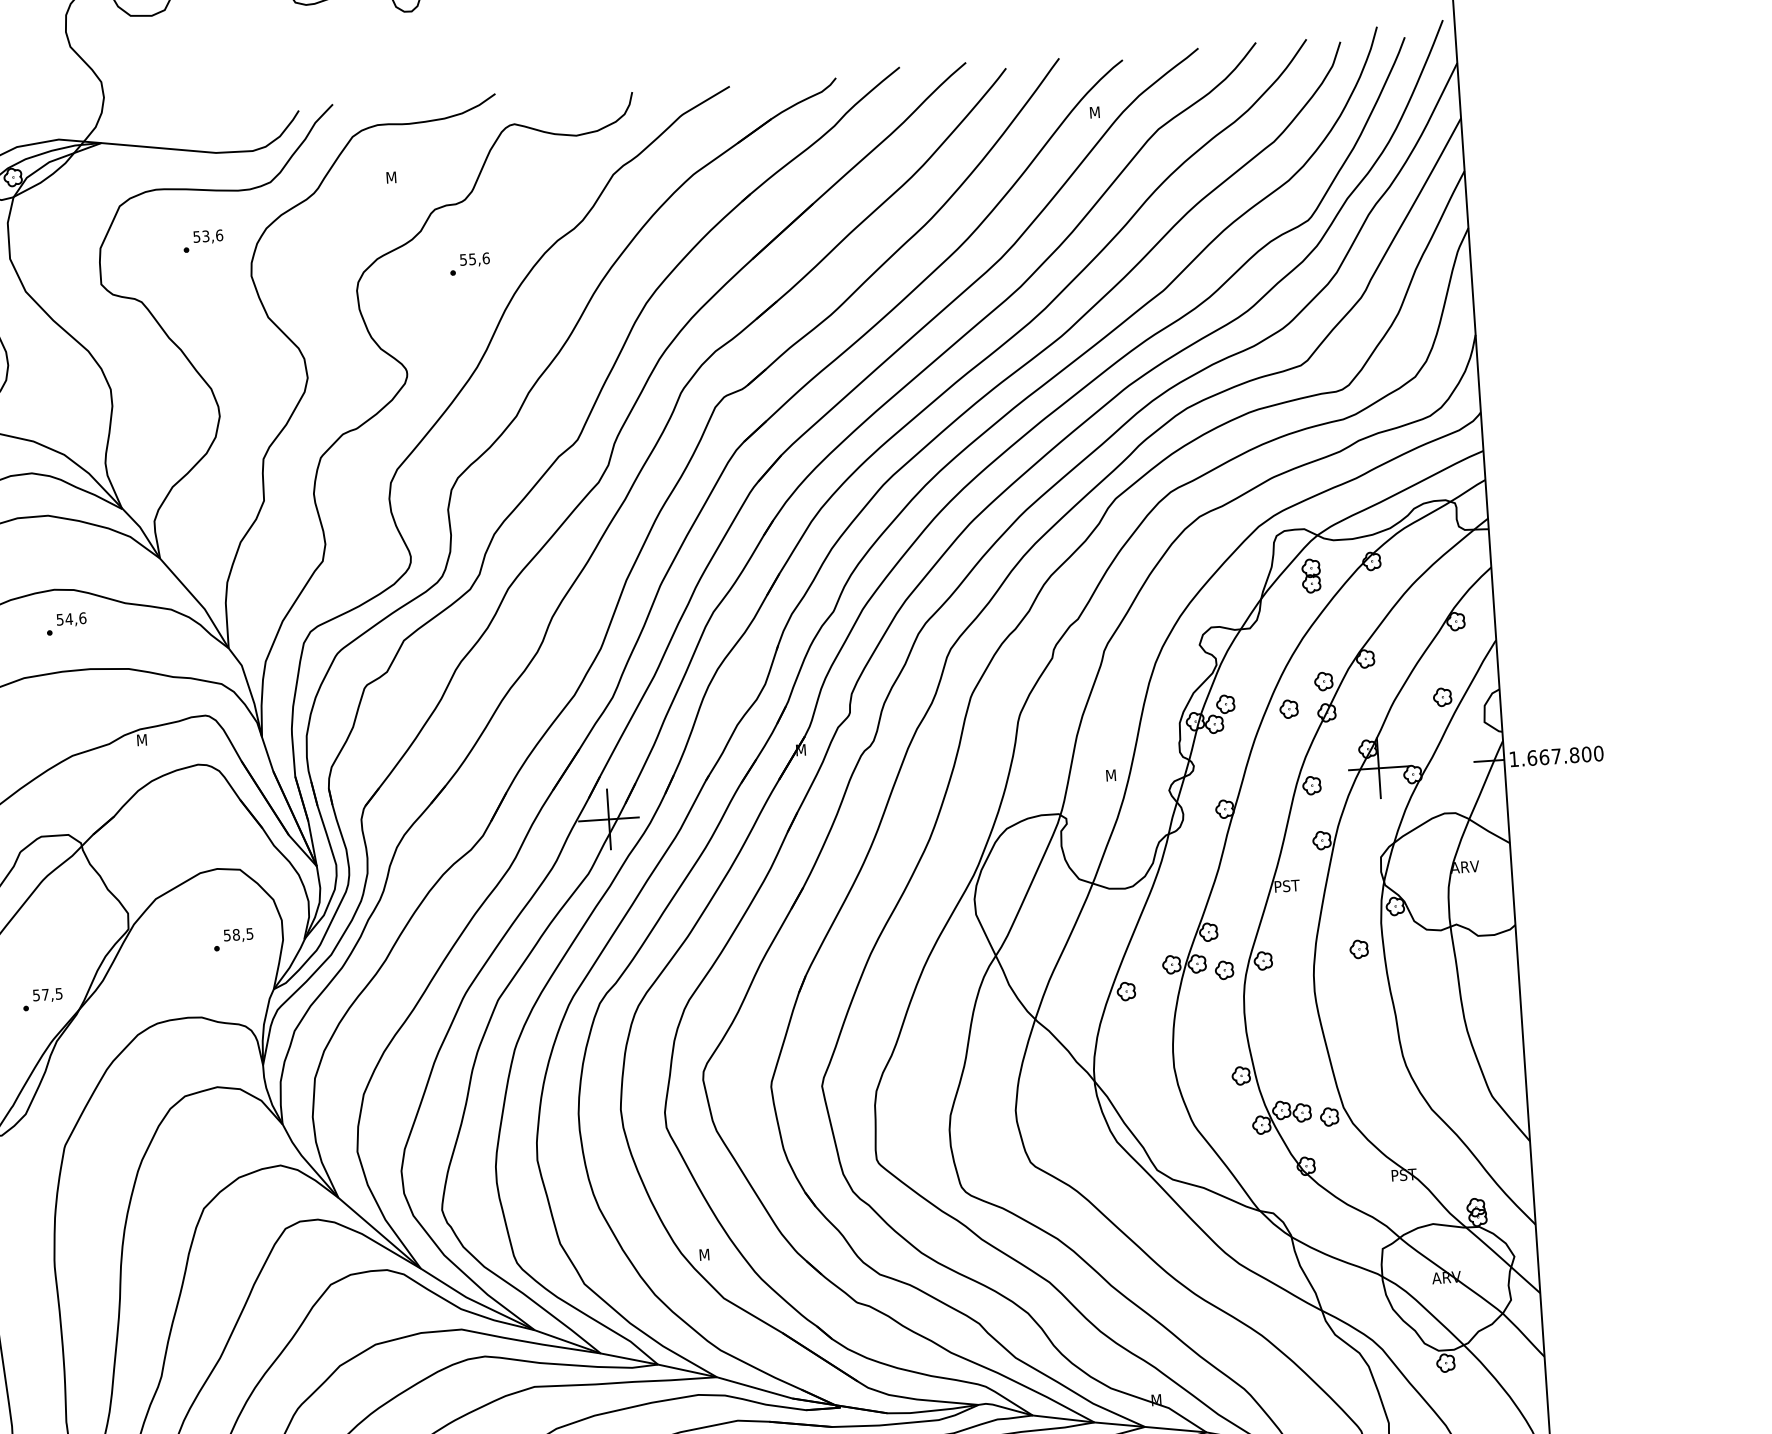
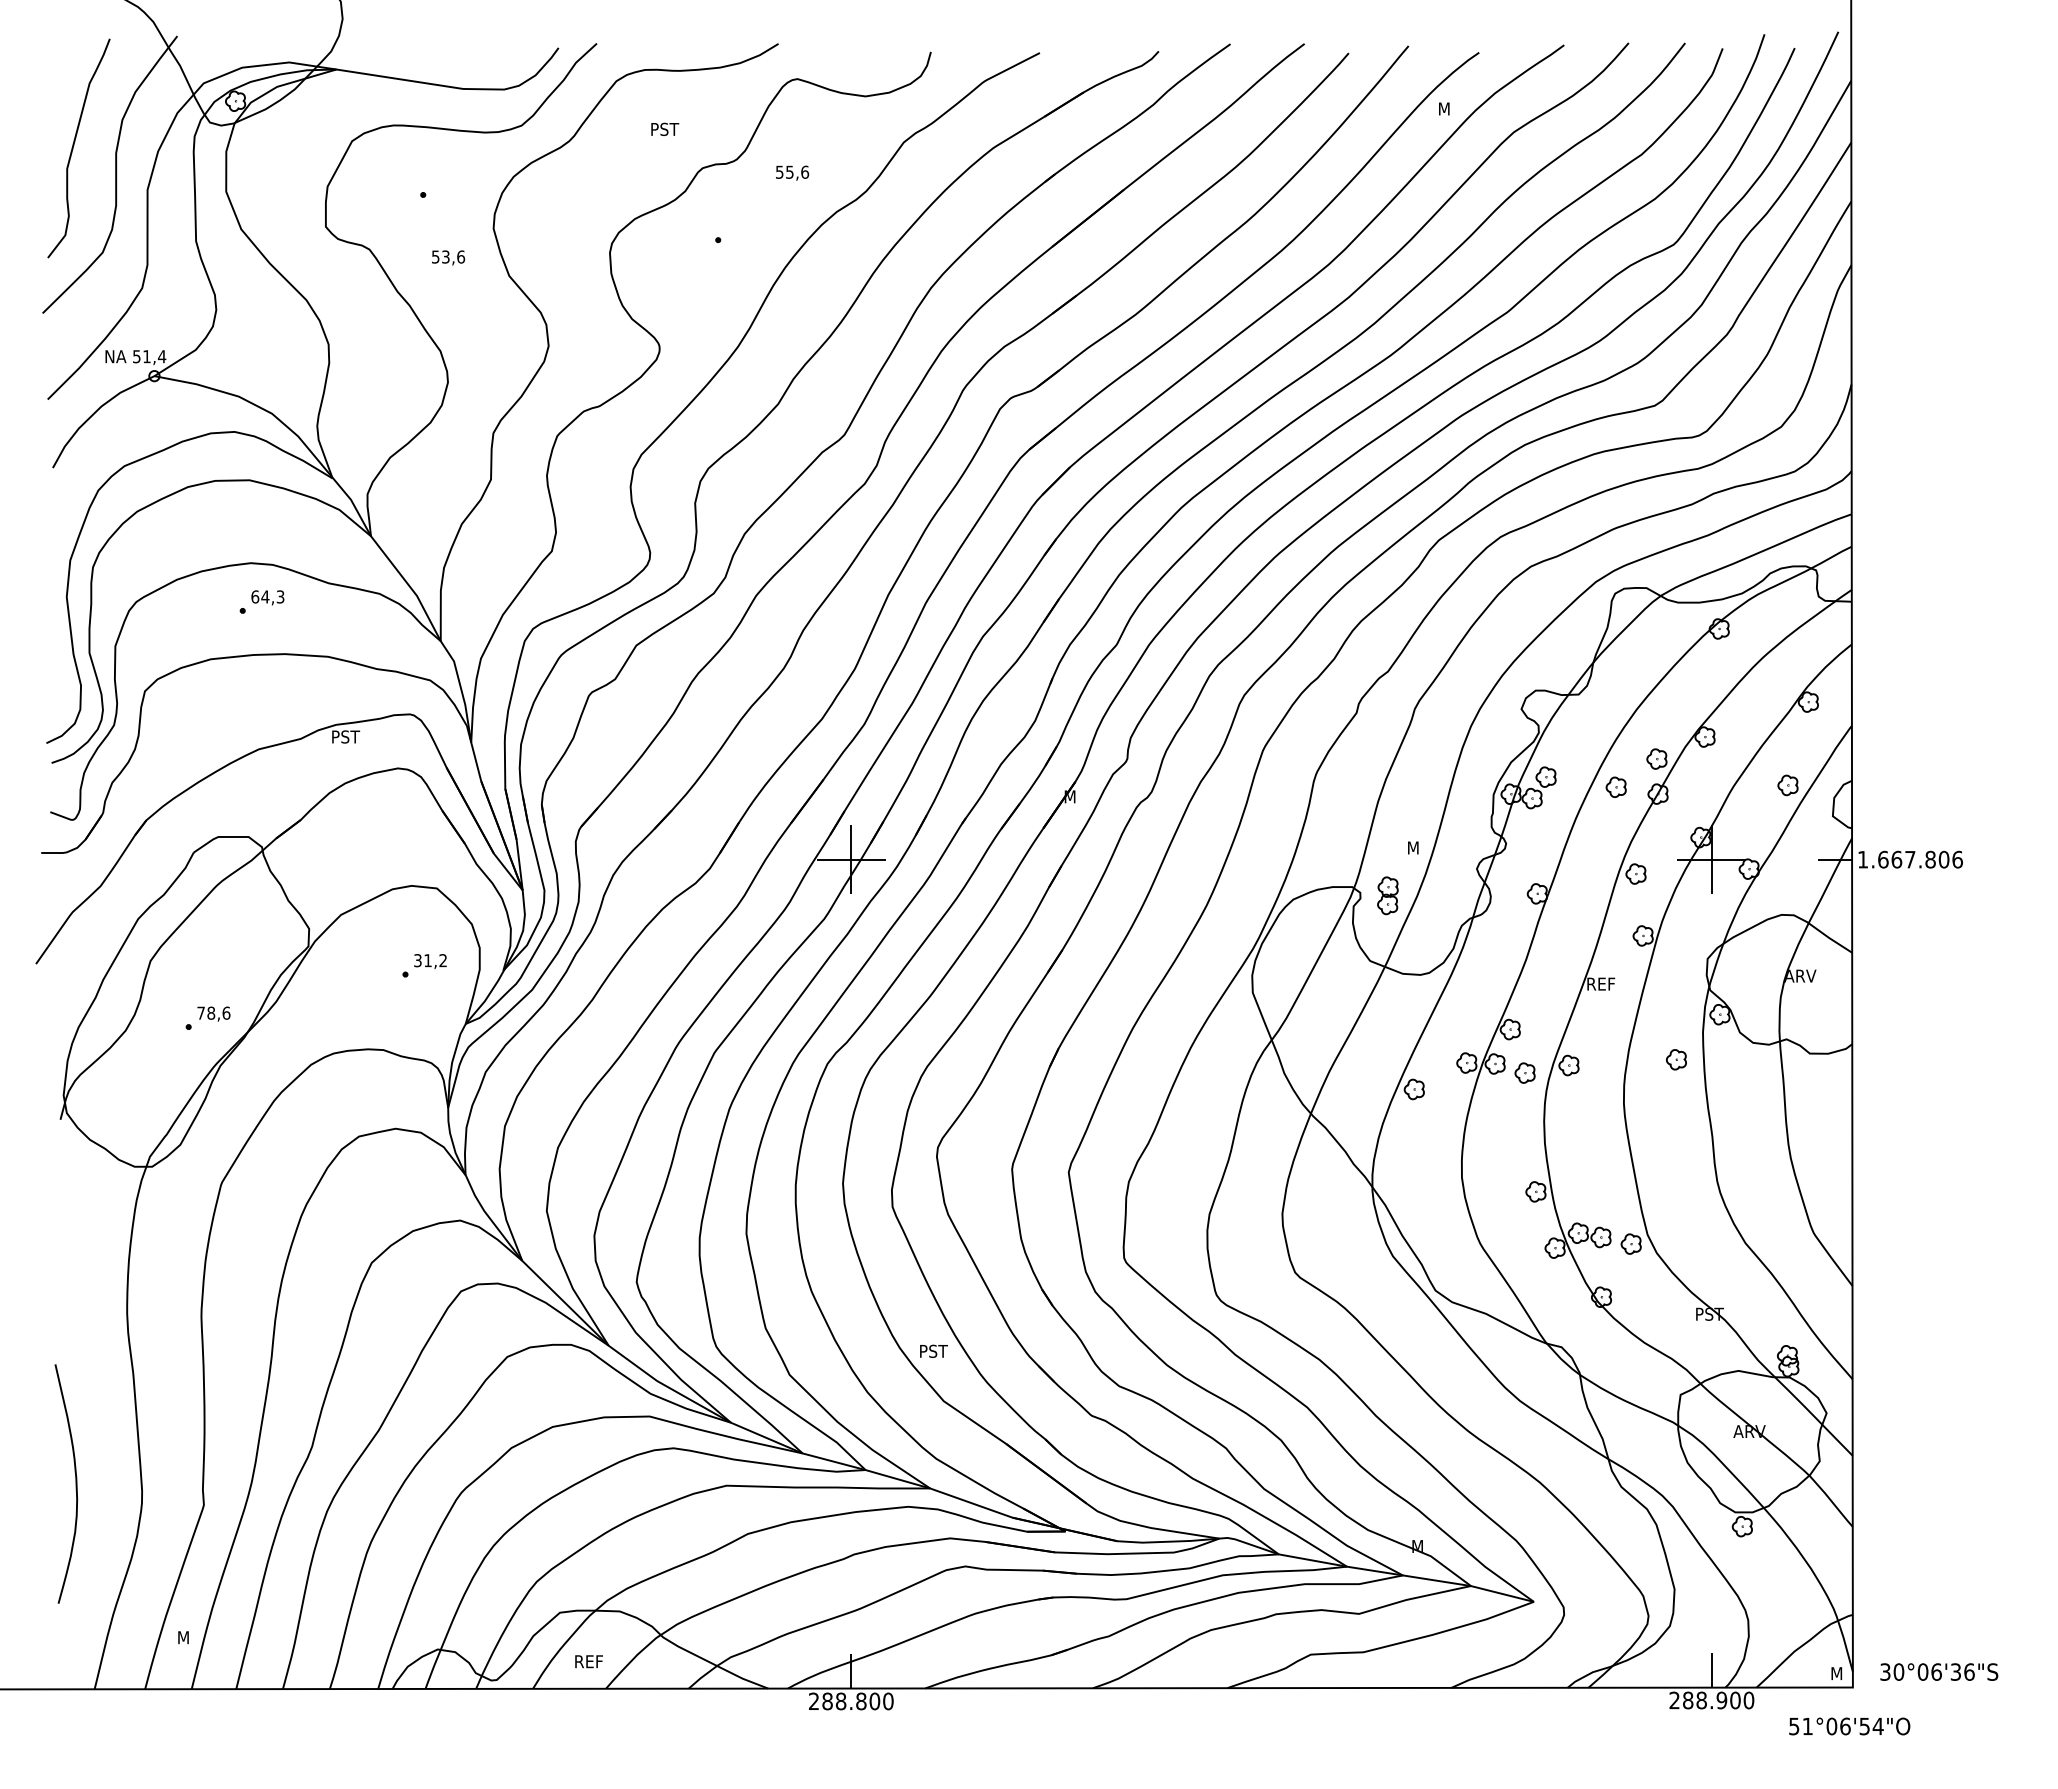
text: (399, 177) -> (665, 129), M -> PST
text: (208, 236) -> (448, 257), moved
text: (474, 259) -> (792, 172), moved
part: (1310, 575) -> (1387, 895), moved
text: (71, 618) -> (267, 596), 54,6 -> 64,3
text: (150, 739) -> (346, 736), M -> PST
text: (1598, 753) -> (1957, 859), 1.667.800 -> 1.667.806
text: (1288, 885) -> (1602, 983), PST -> REF
text: (238, 934) -> (430, 960), 58,5 -> 31,2
text: (47, 994) -> (213, 1012), 57,5 -> 78,6
text: (712, 1253) -> (934, 1350), M -> PST

